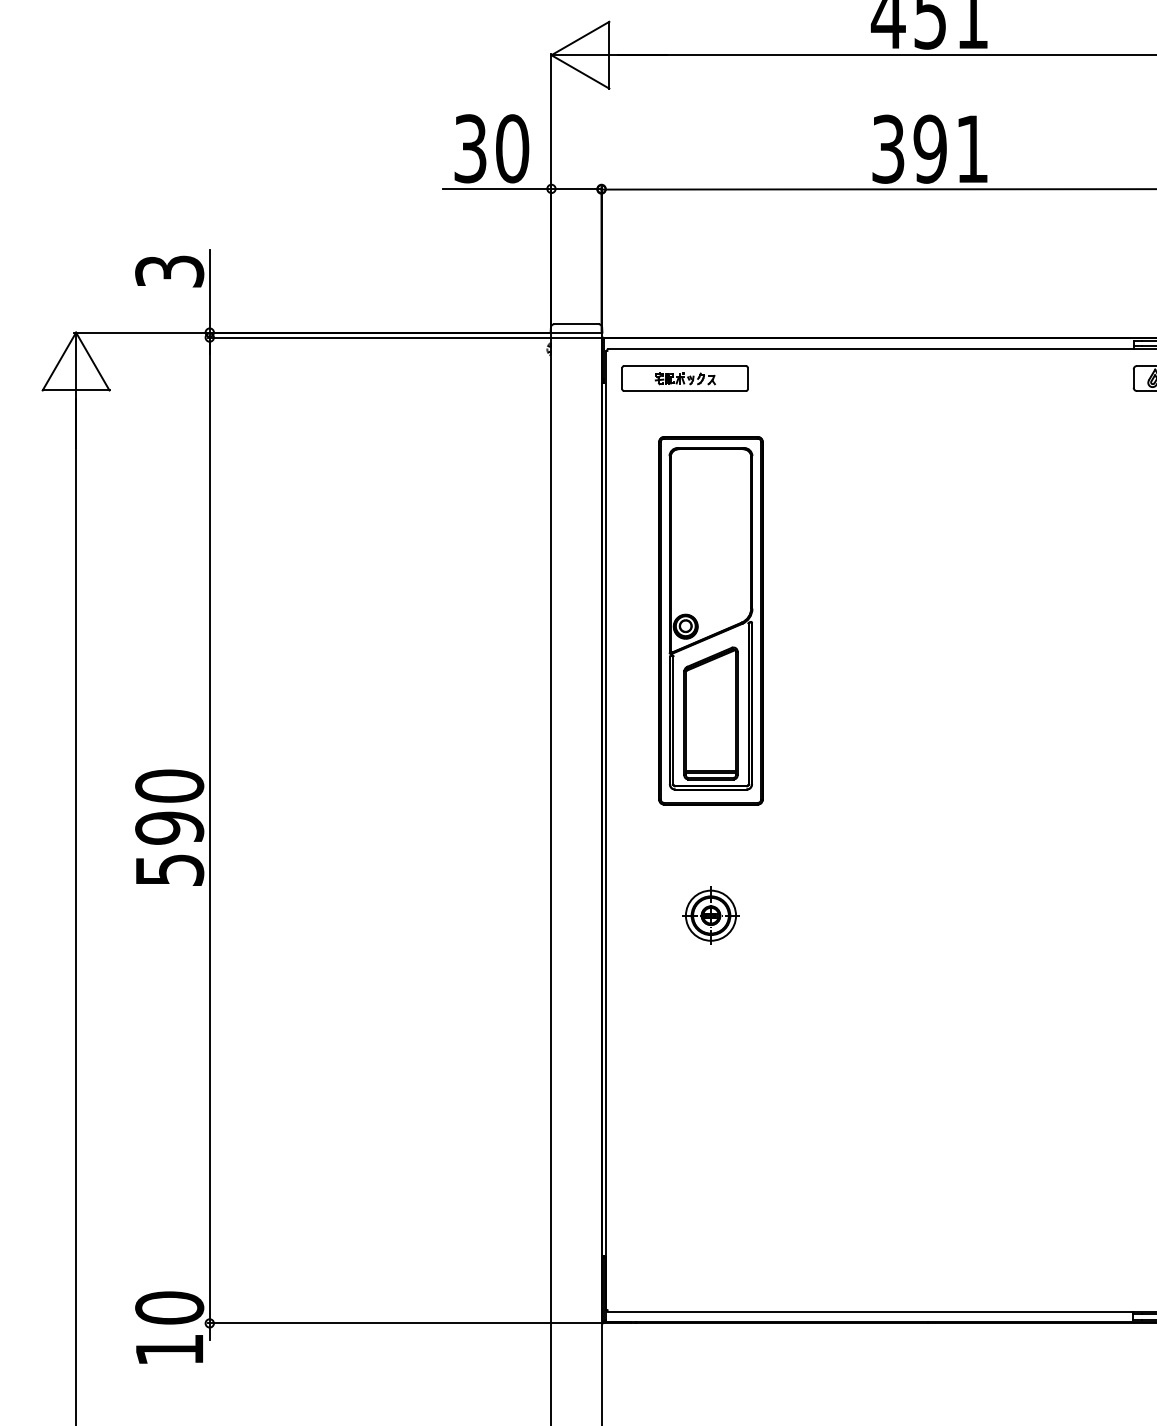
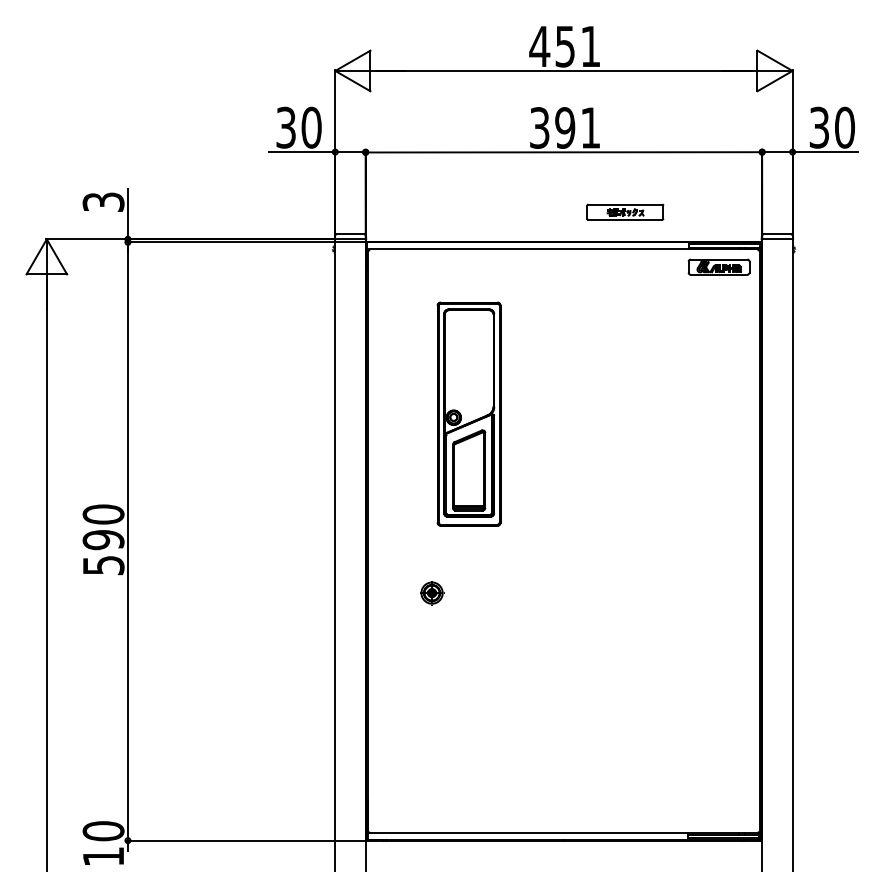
part: (685, 377) -> (625, 211), moved
part: (709, 619) -> (468, 413), moved
part: (709, 914) -> (431, 592), size x0.7

